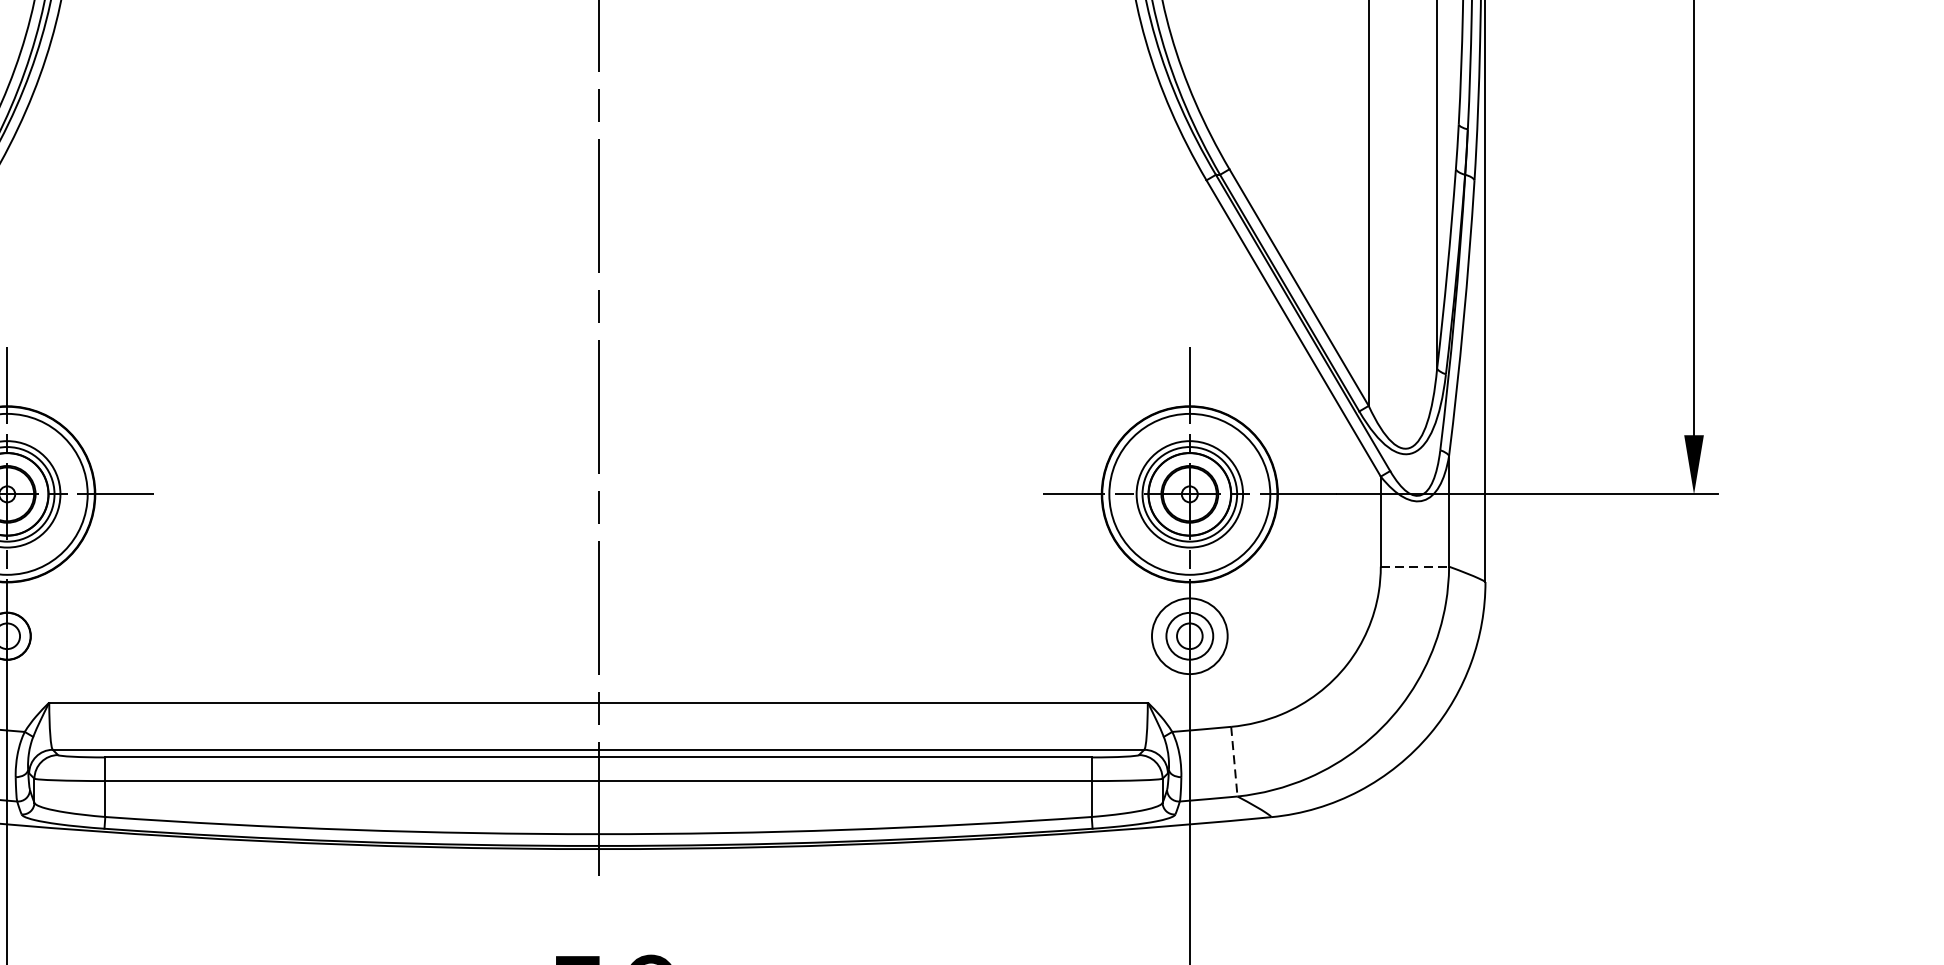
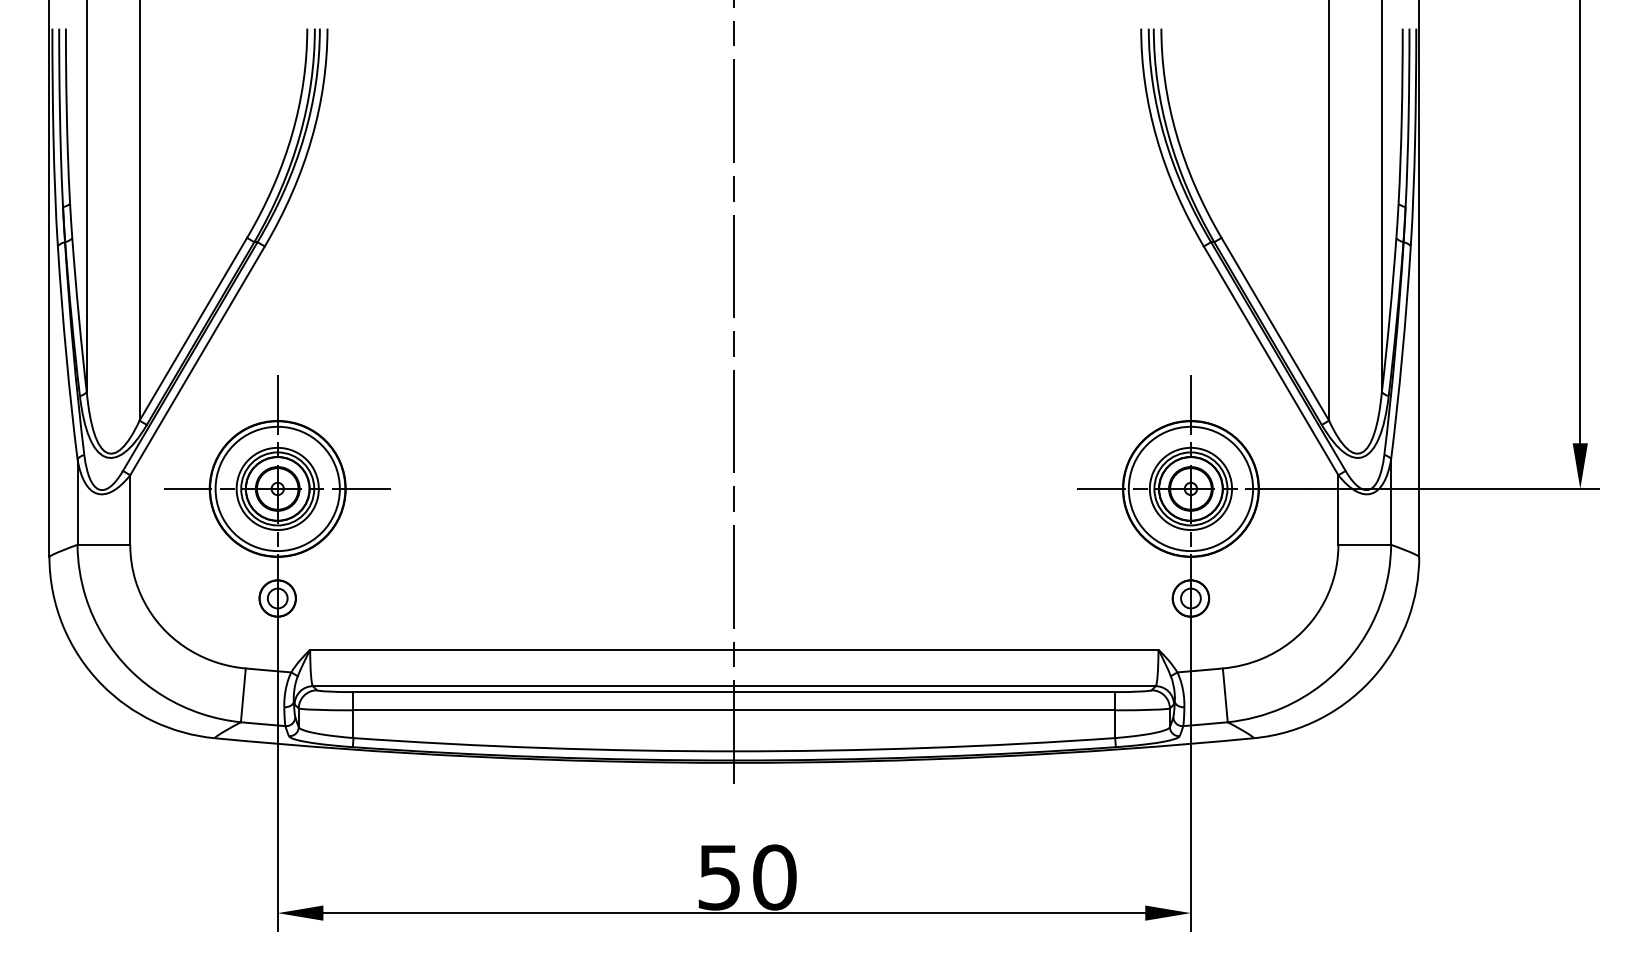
line: (1415, 566) -> (1365, 544), dashed -> solid
circle: (1189, 636) -> (1190, 598), size x0.62
line: (1234, 761) -> (1225, 695), dashed -> solid

